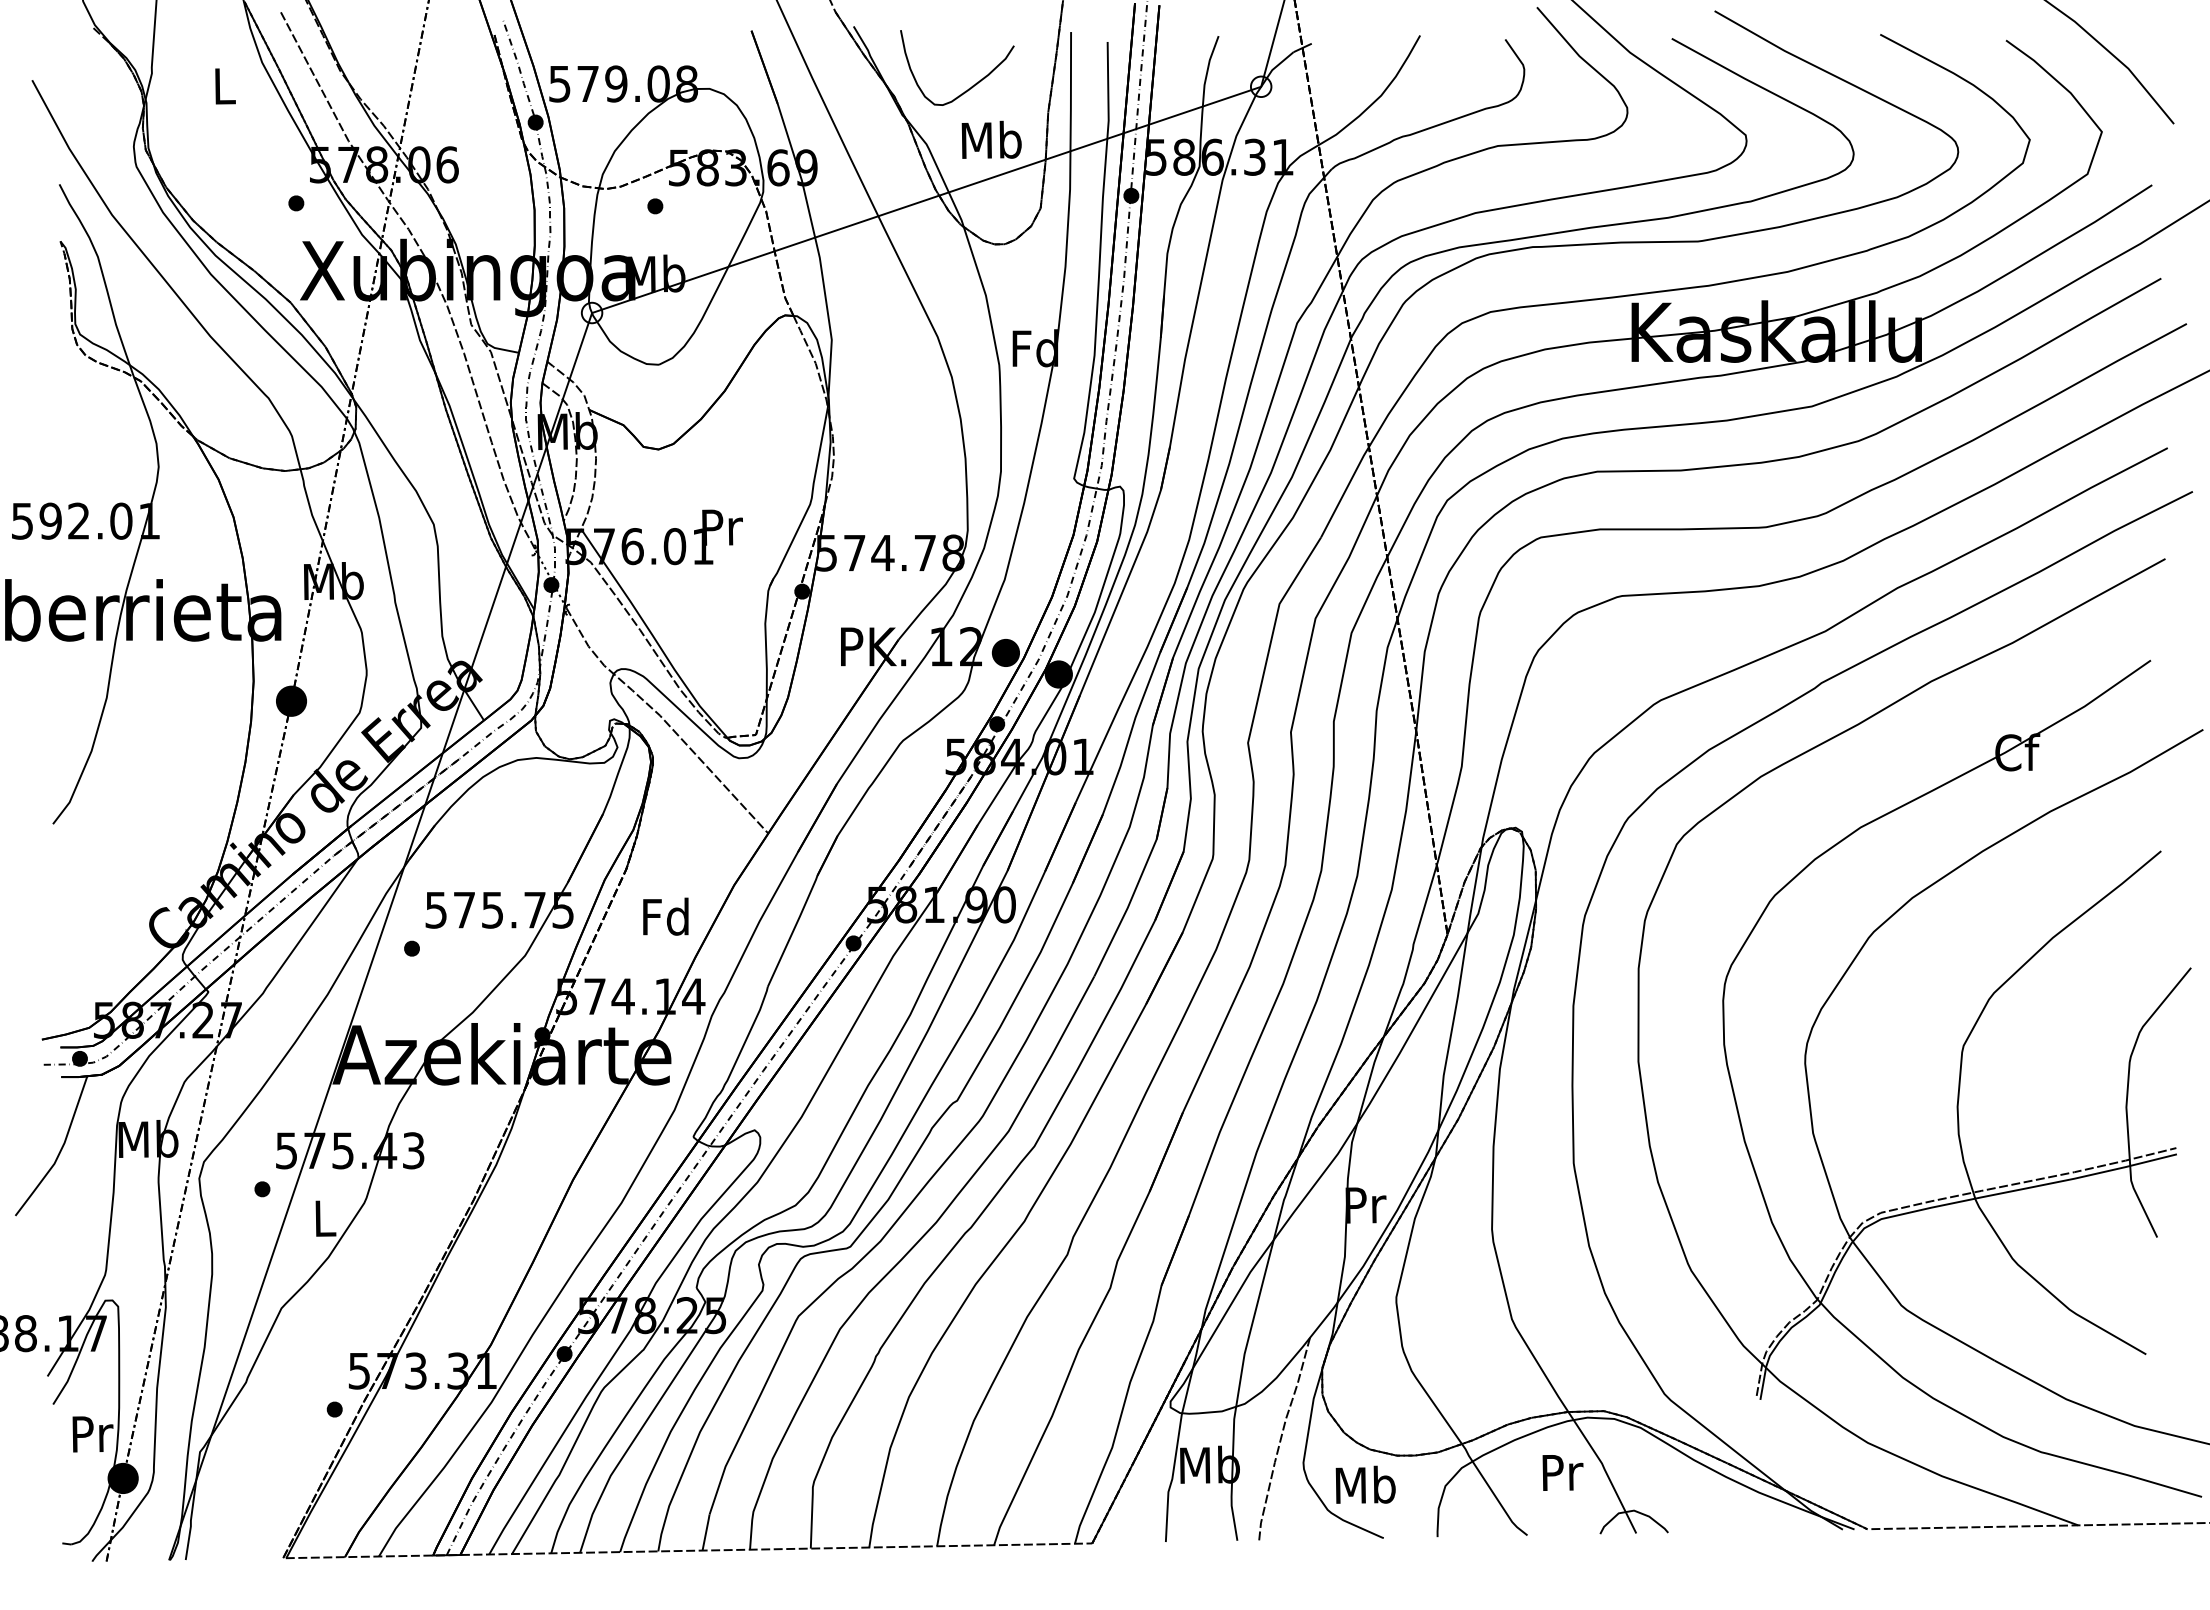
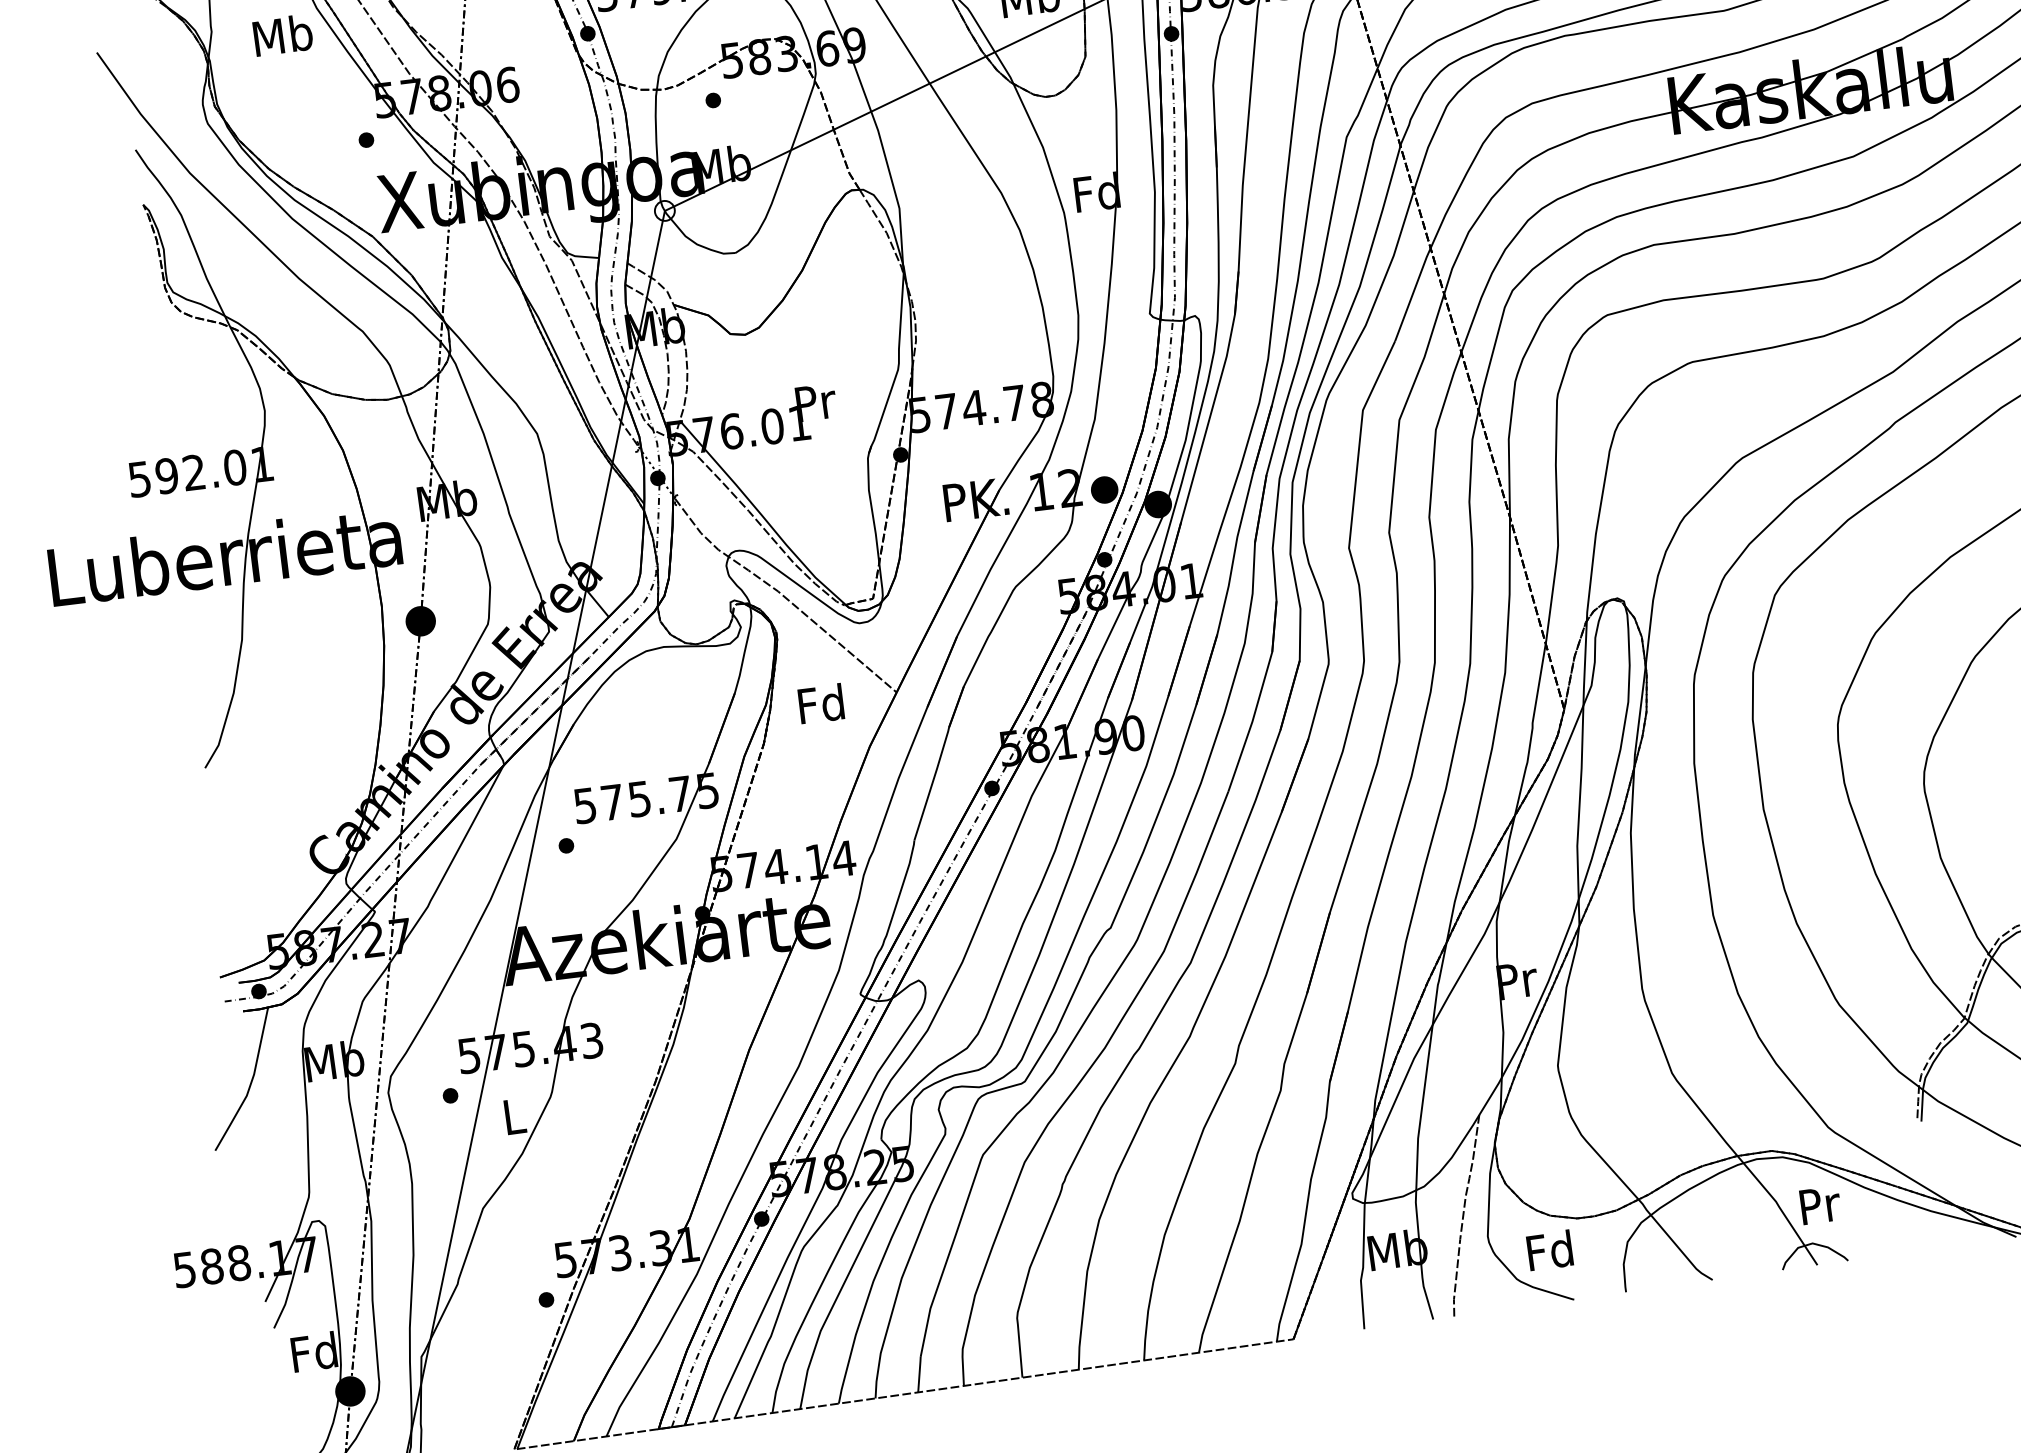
text: (224, 85) -> (283, 34), L -> Mb
text: (665, 916) -> (820, 703), moved
text: (91, 1433) -> (314, 1351), Pr -> Fd
text: (1562, 1472) -> (1820, 1205), moved
text: (1365, 1484) -> (1550, 1250), Mb -> Fd

